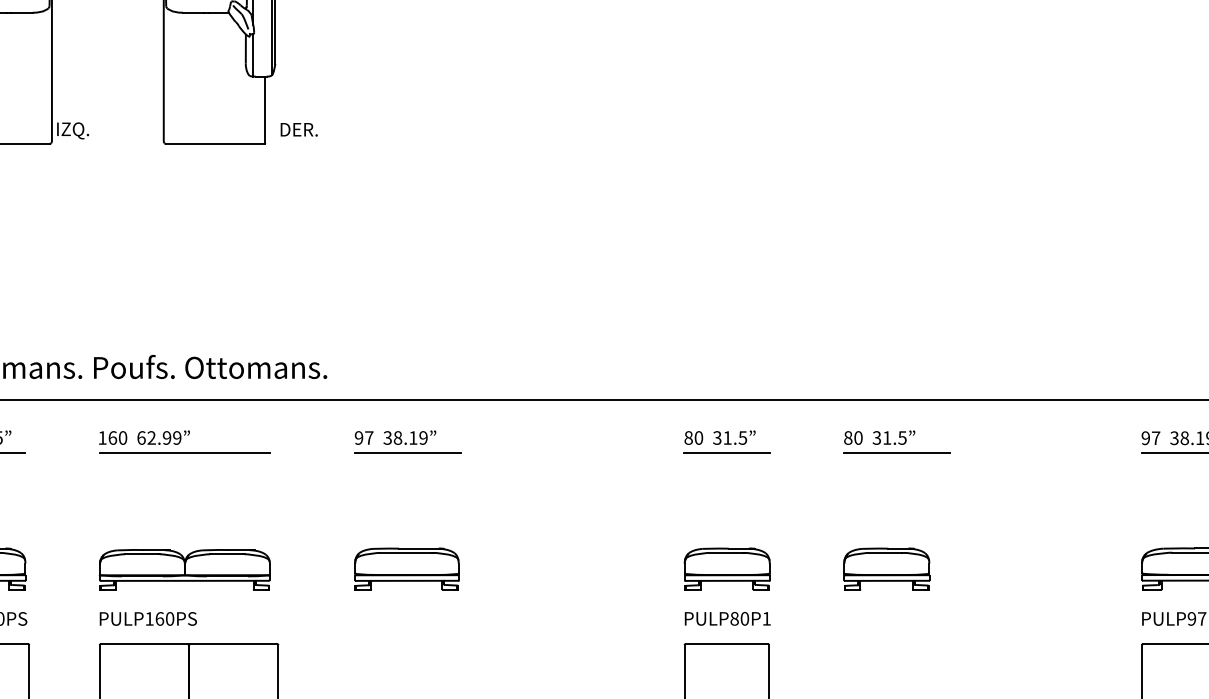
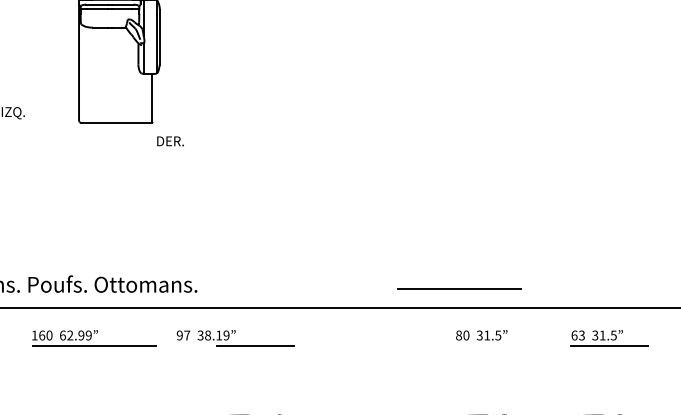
text: (298, 129) -> (170, 141), moved
line: (689, 373) -> (459, 288), added
text: (395, 437) -> (206, 335), moved
text: (853, 437) -> (578, 335), 80 -> 63
line: (726, 452) -> (486, 346), removed

